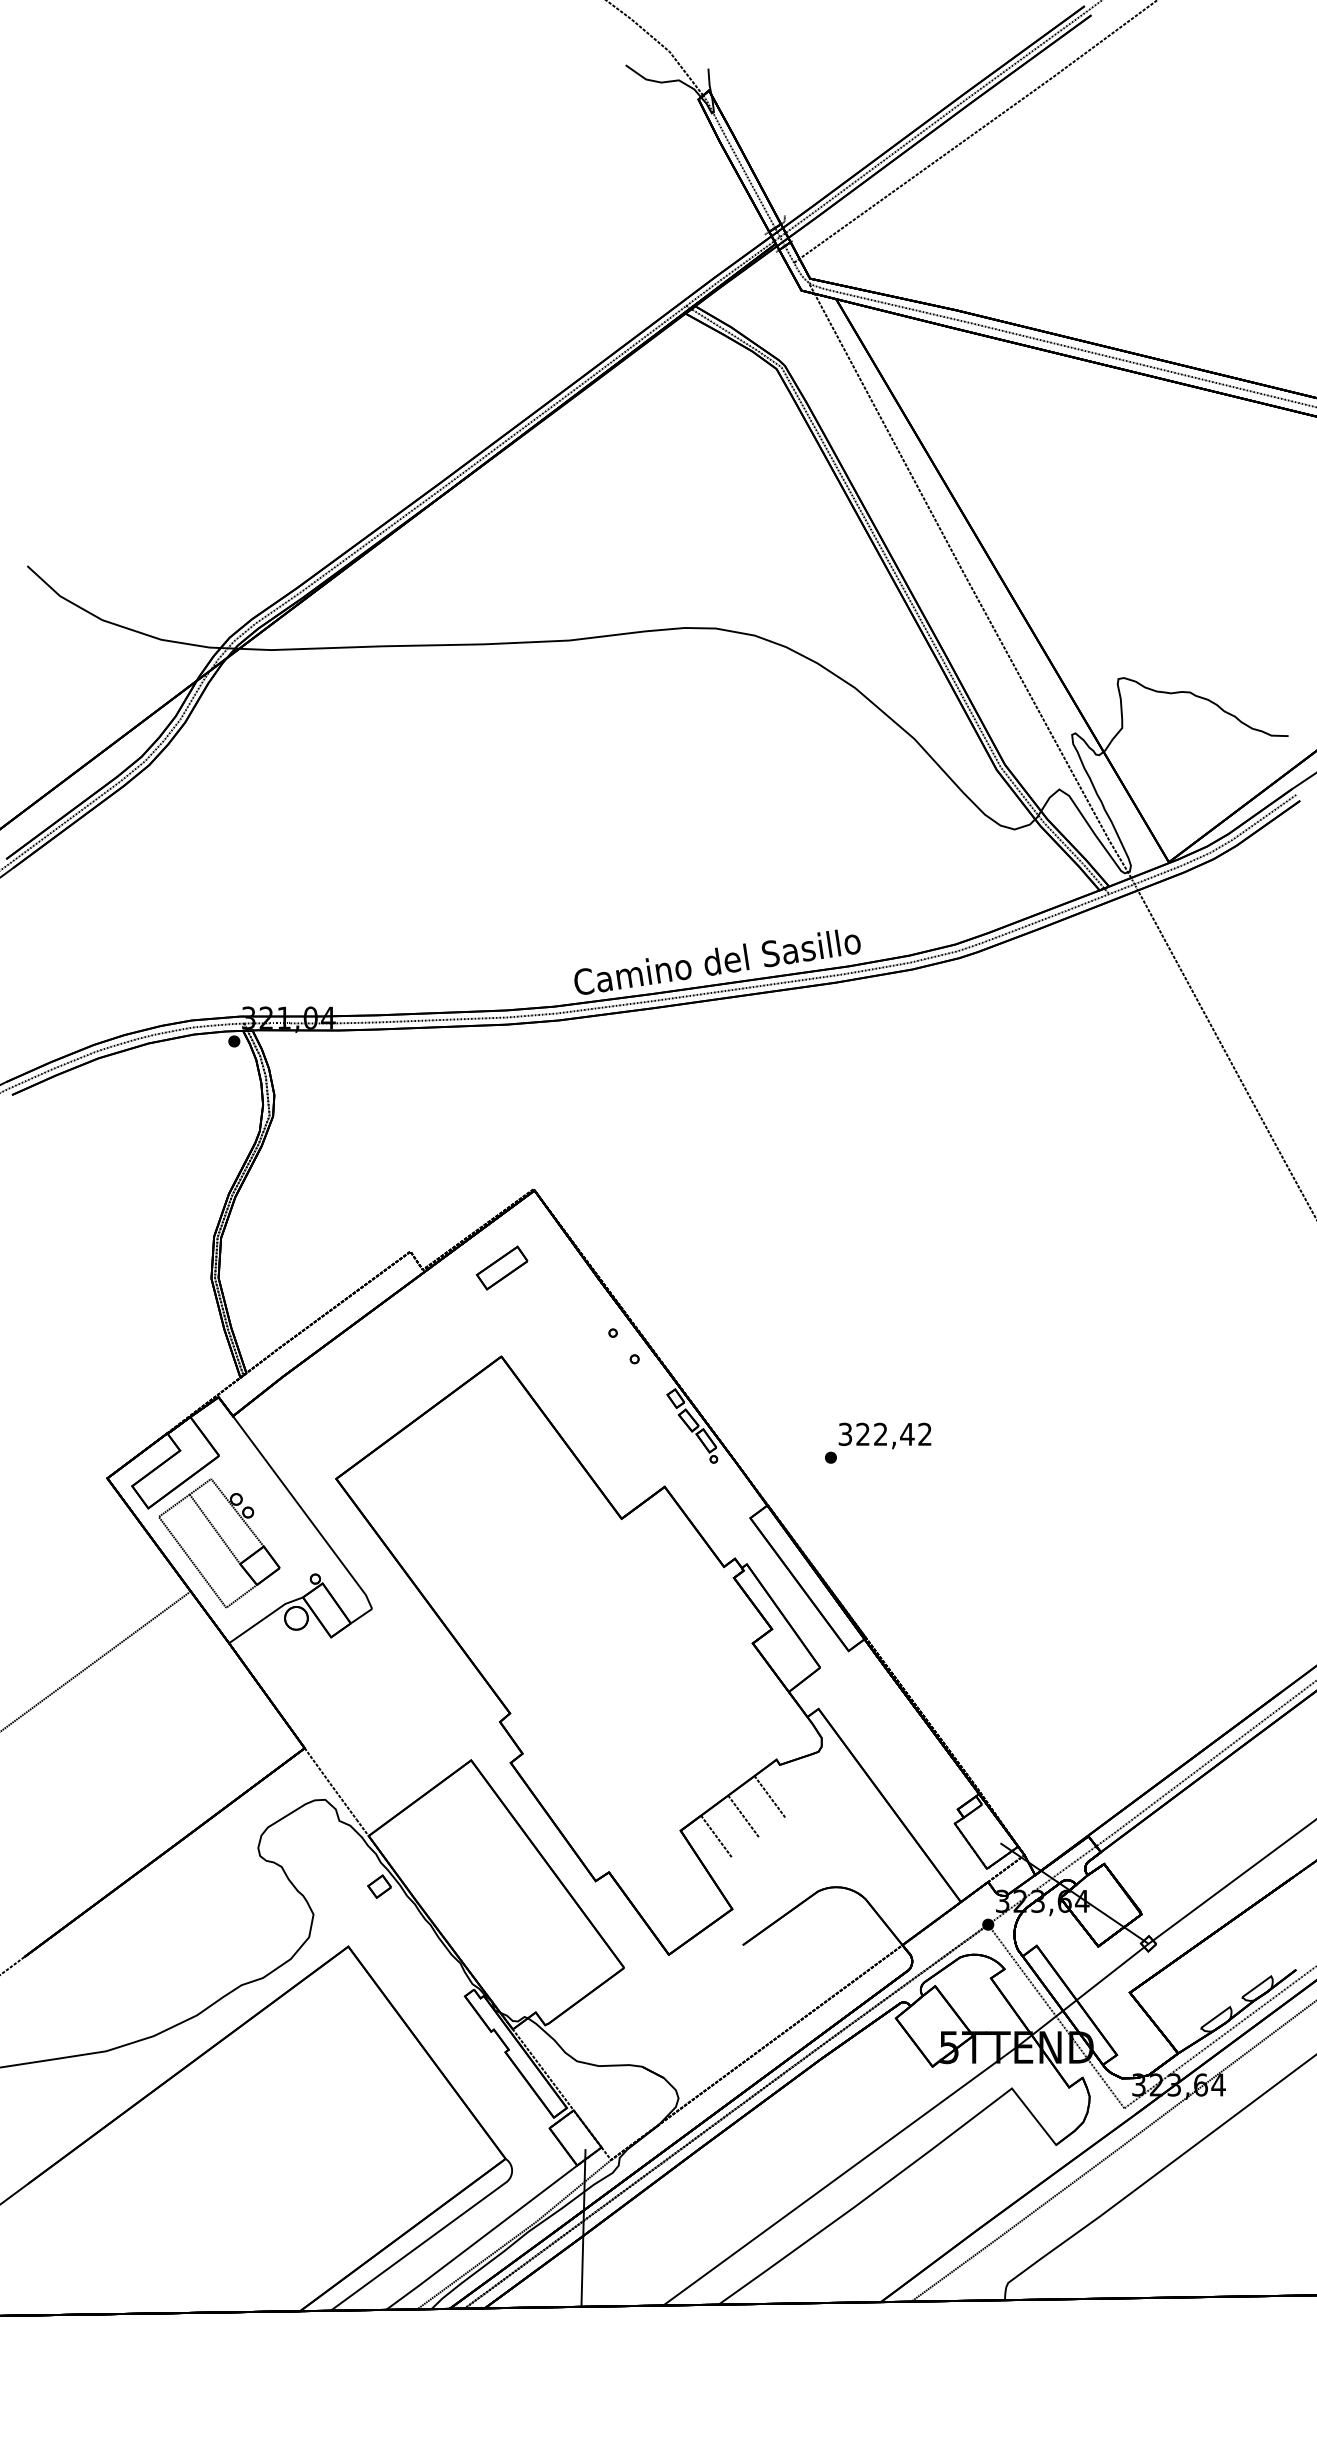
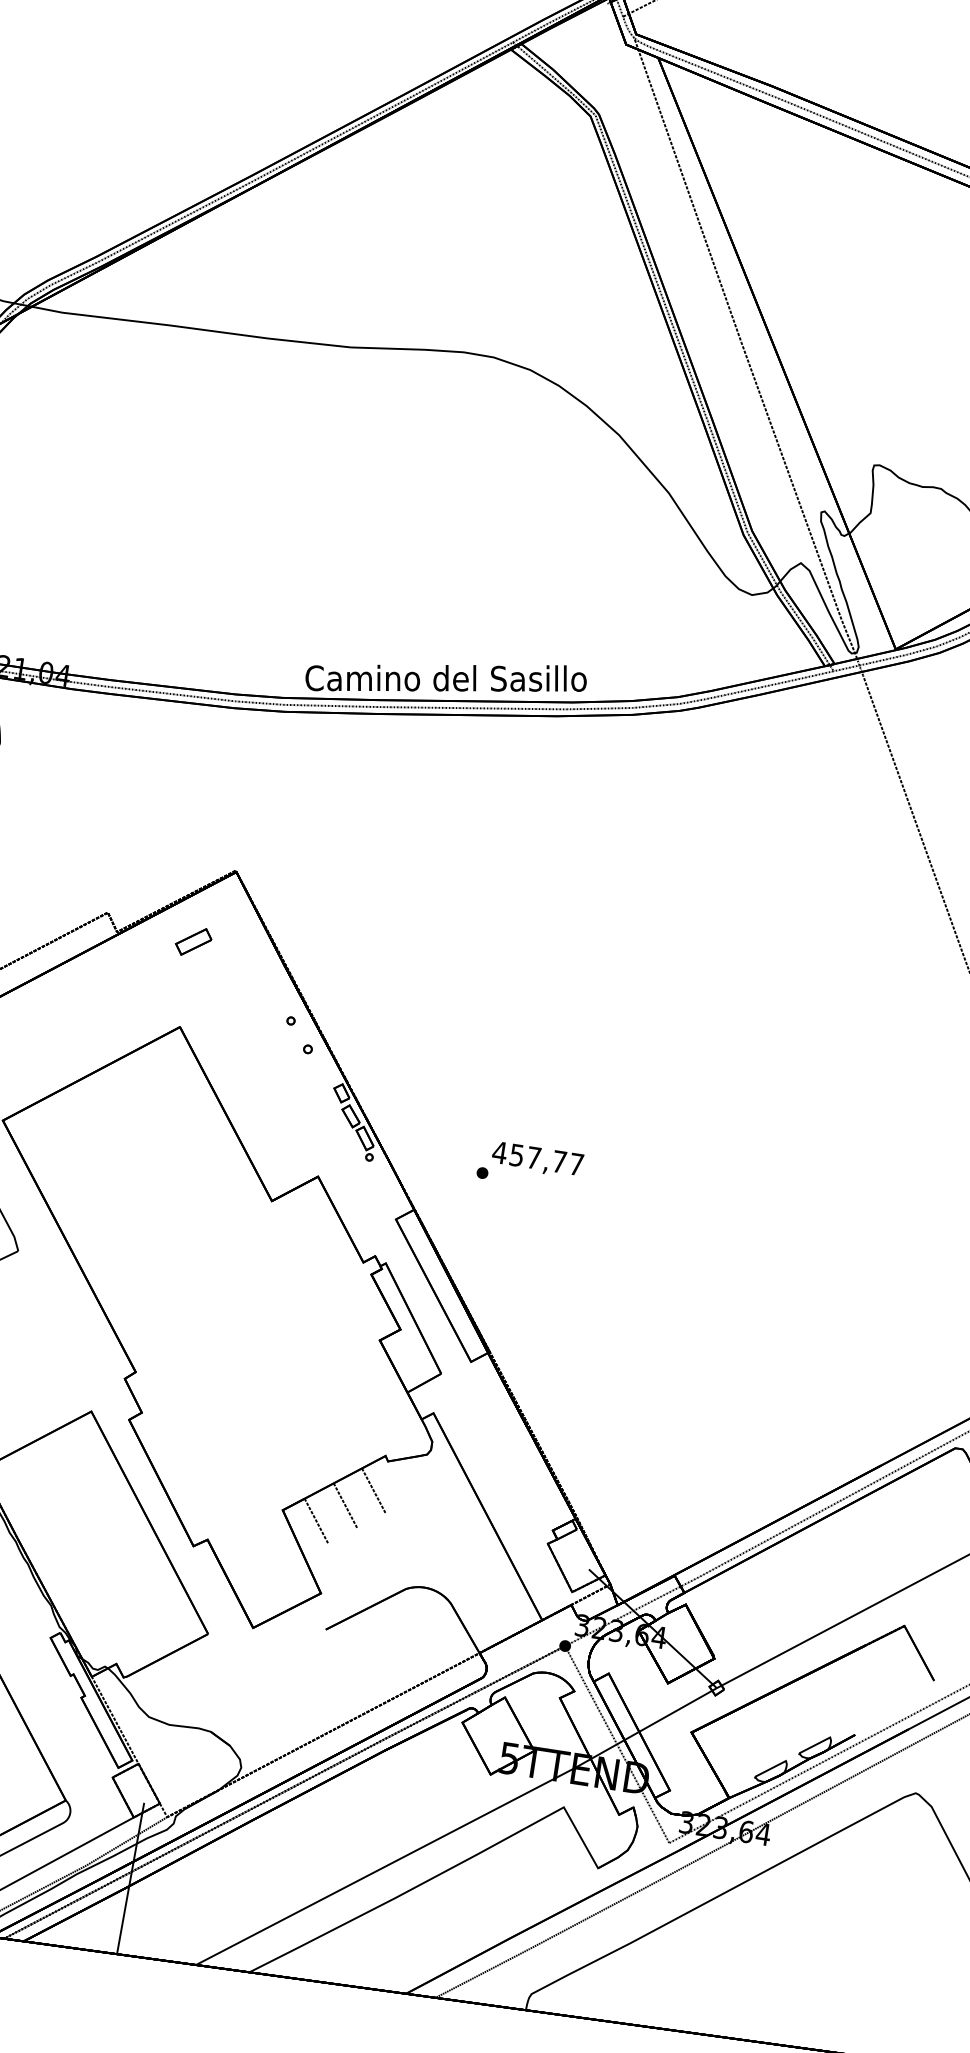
part: (501, 1267) -> (193, 941), size x0.7
text: (884, 1434) -> (537, 1158), 322,42 -> 457,77

